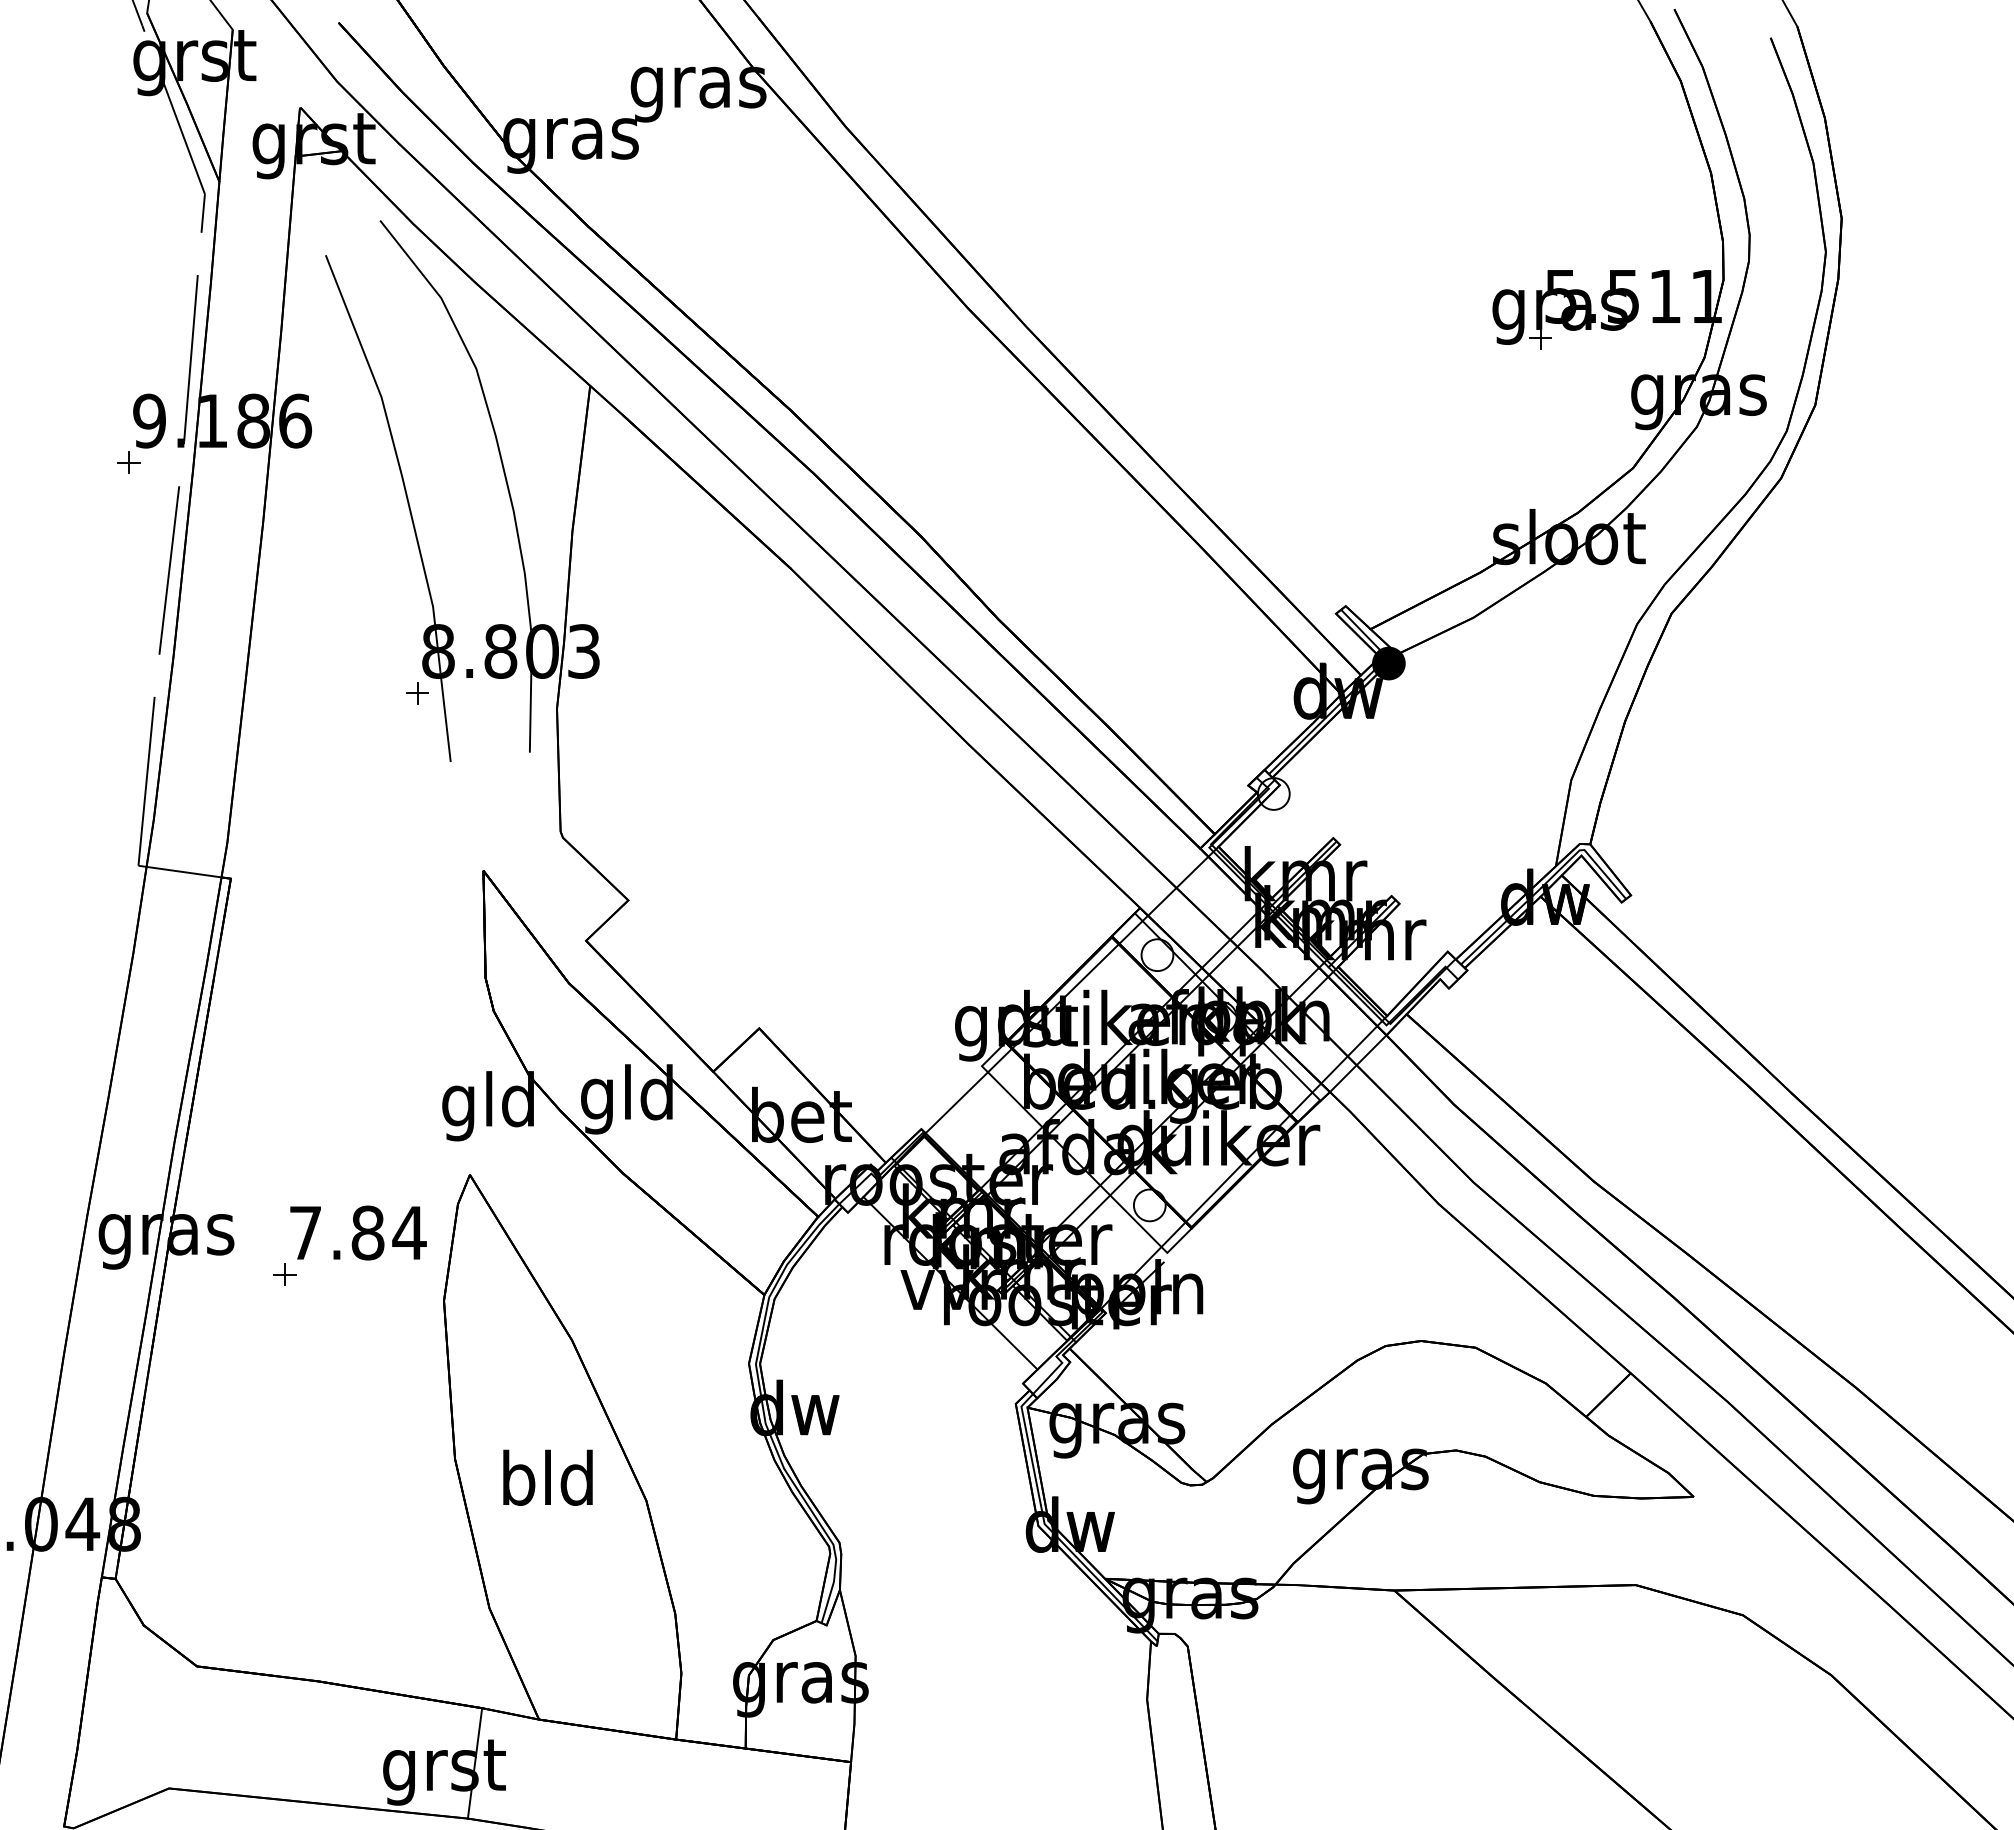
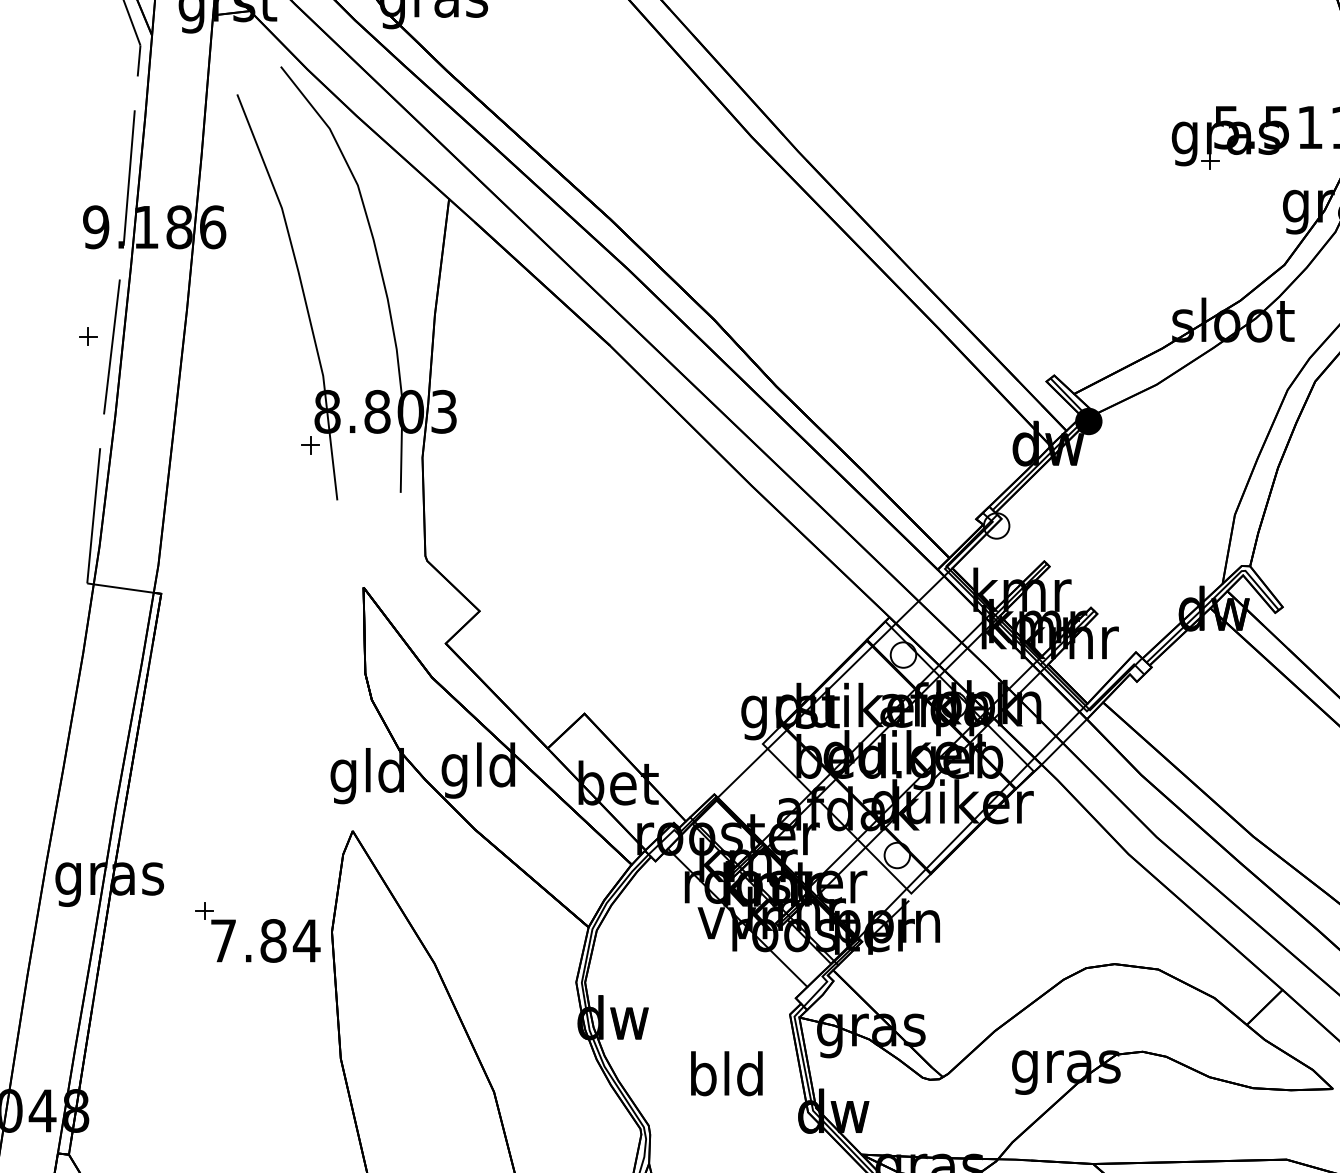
part: (128, 462) -> (88, 336), moved
text: (358, 1232) -> (265, 940), moved
text: (547, 1477) -> (726, 1073), moved

